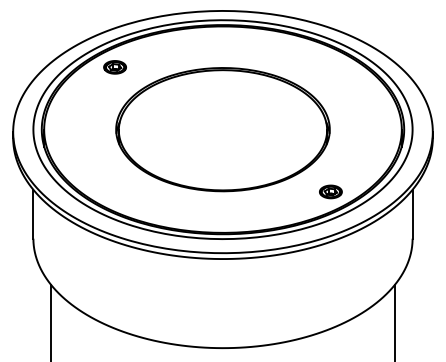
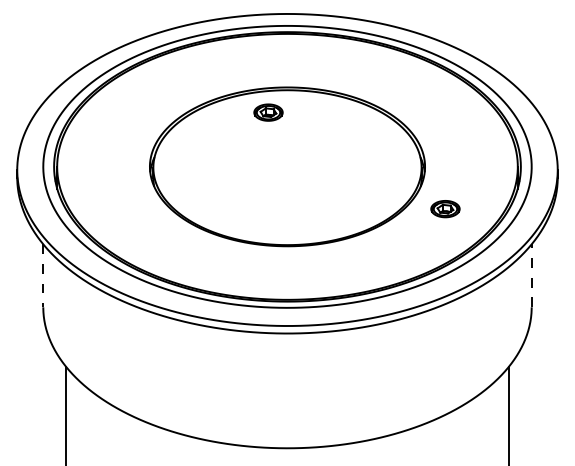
part: (115, 67) -> (268, 112), moved
part: (330, 192) -> (445, 209), moved
line: (412, 213) -> (531, 275), solid -> dashed
line: (33, 214) -> (43, 276), solid -> dashed

